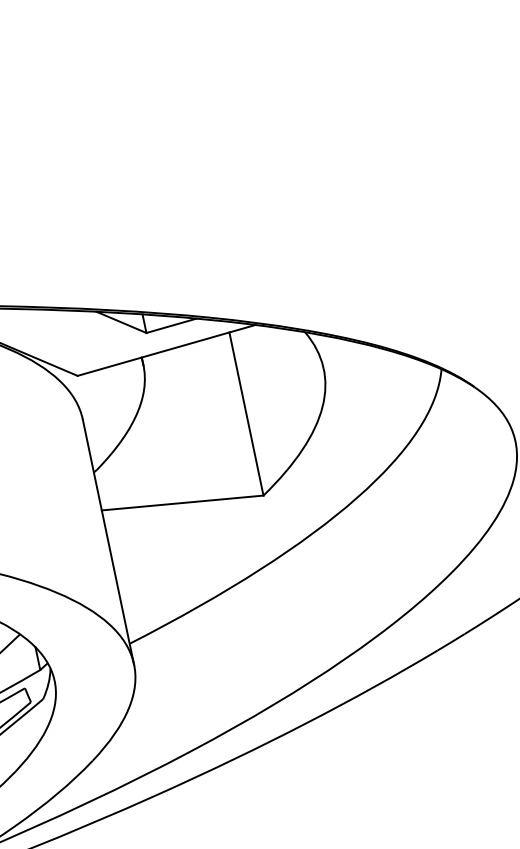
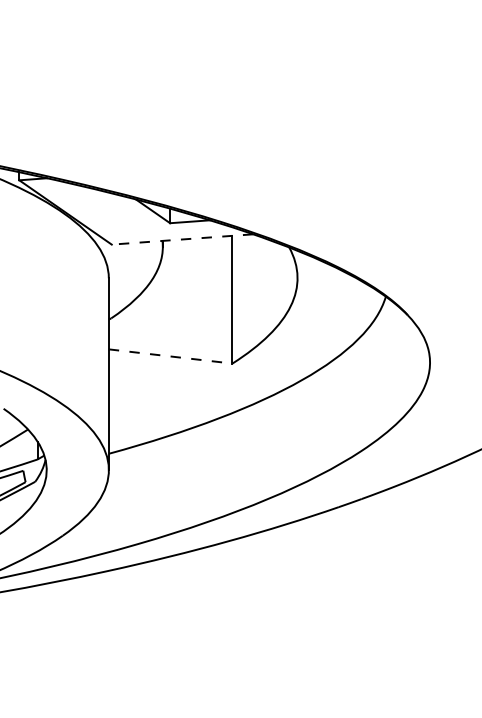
line: (166, 350) -> (182, 239), solid -> dashed
line: (183, 502) -> (171, 356), solid -> dashed

